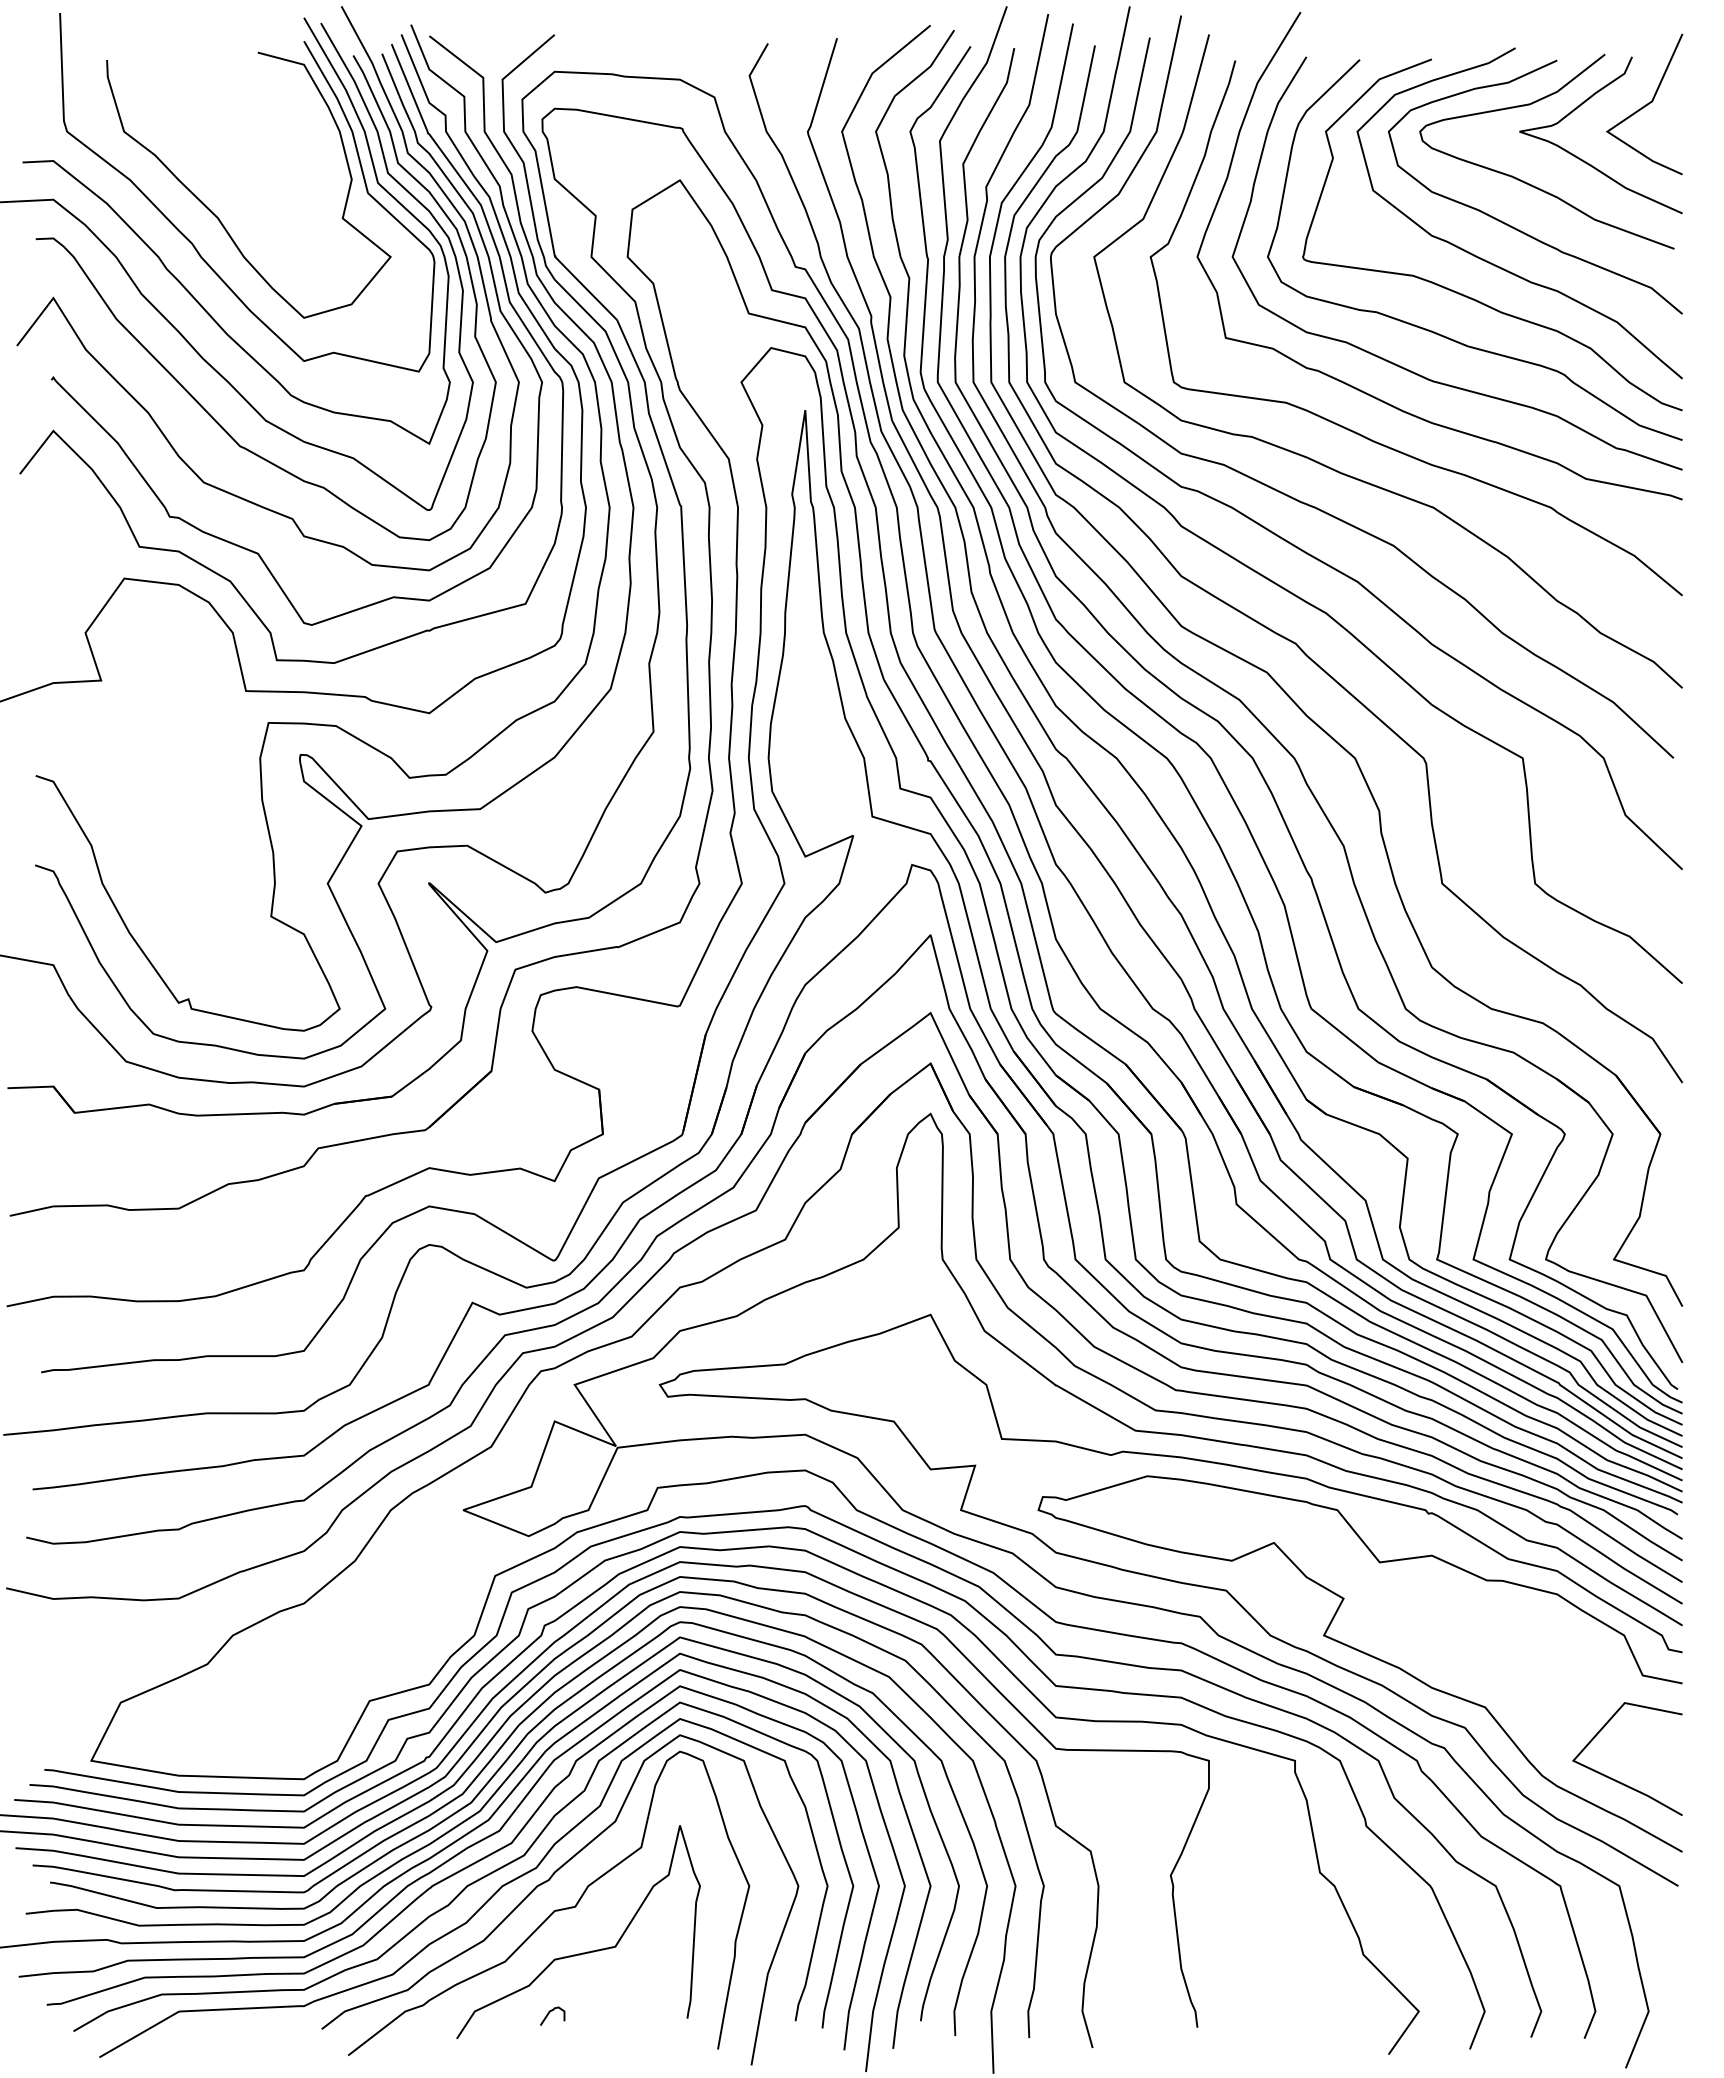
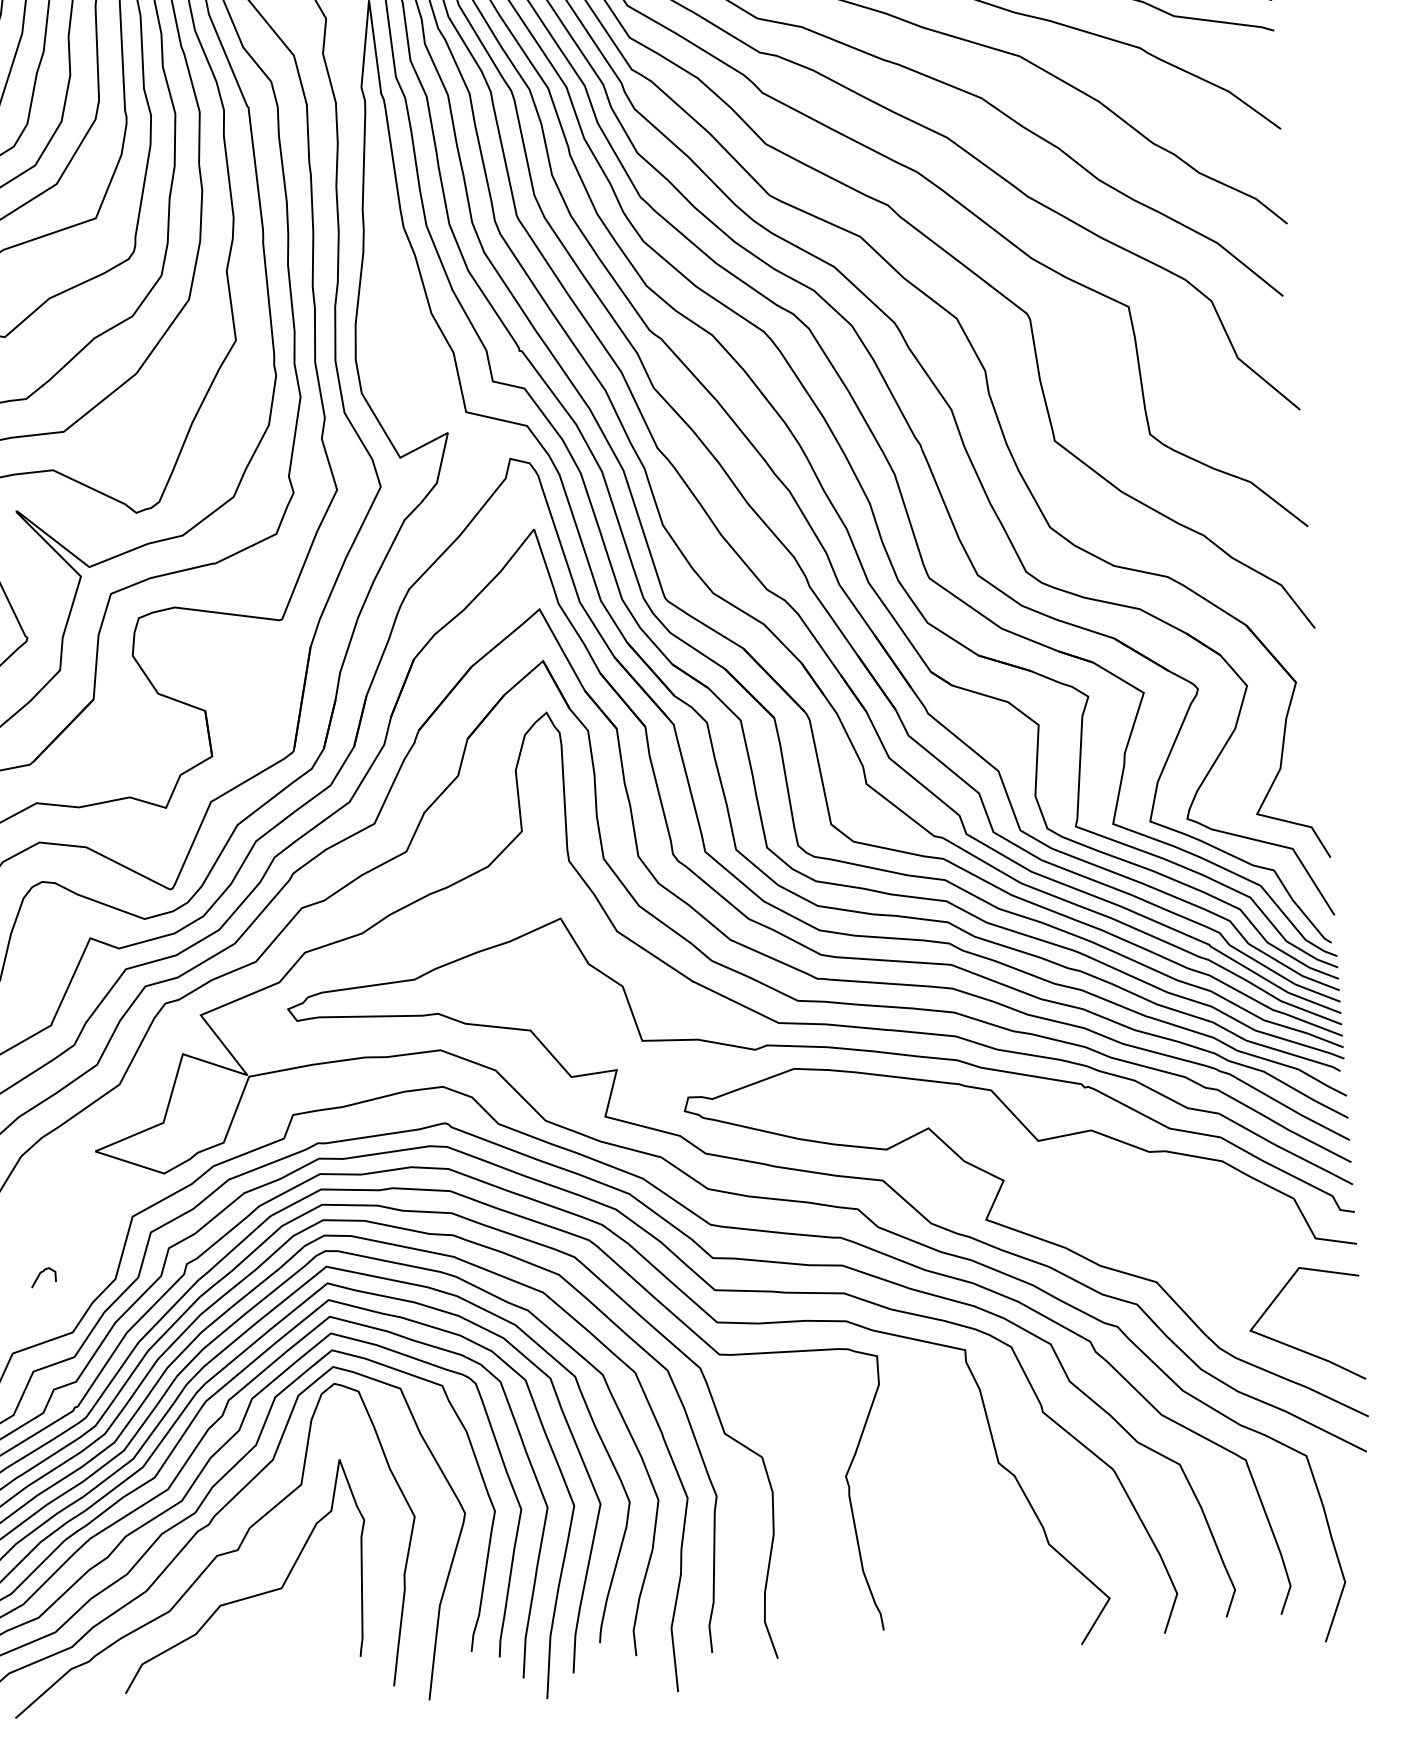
curve: (550, 2012) -> (41, 1273), moved

